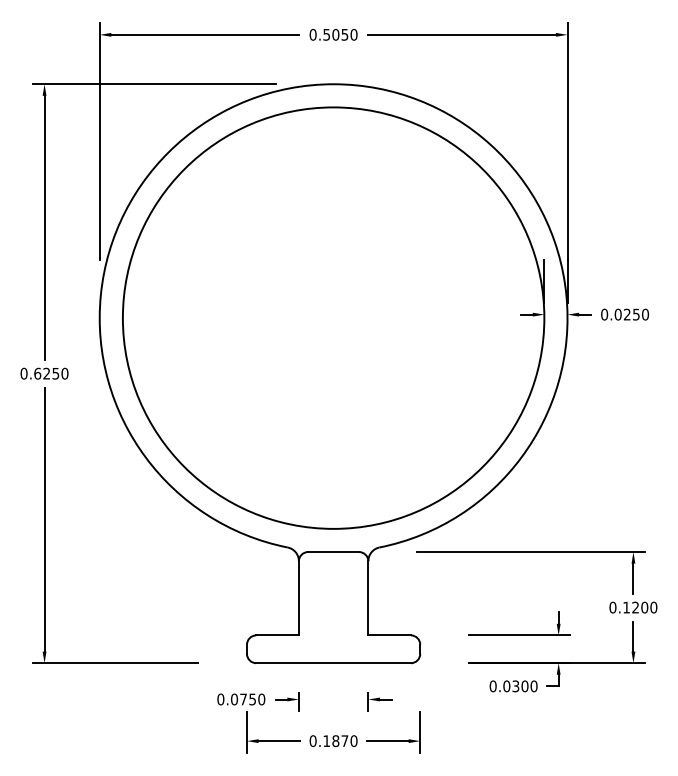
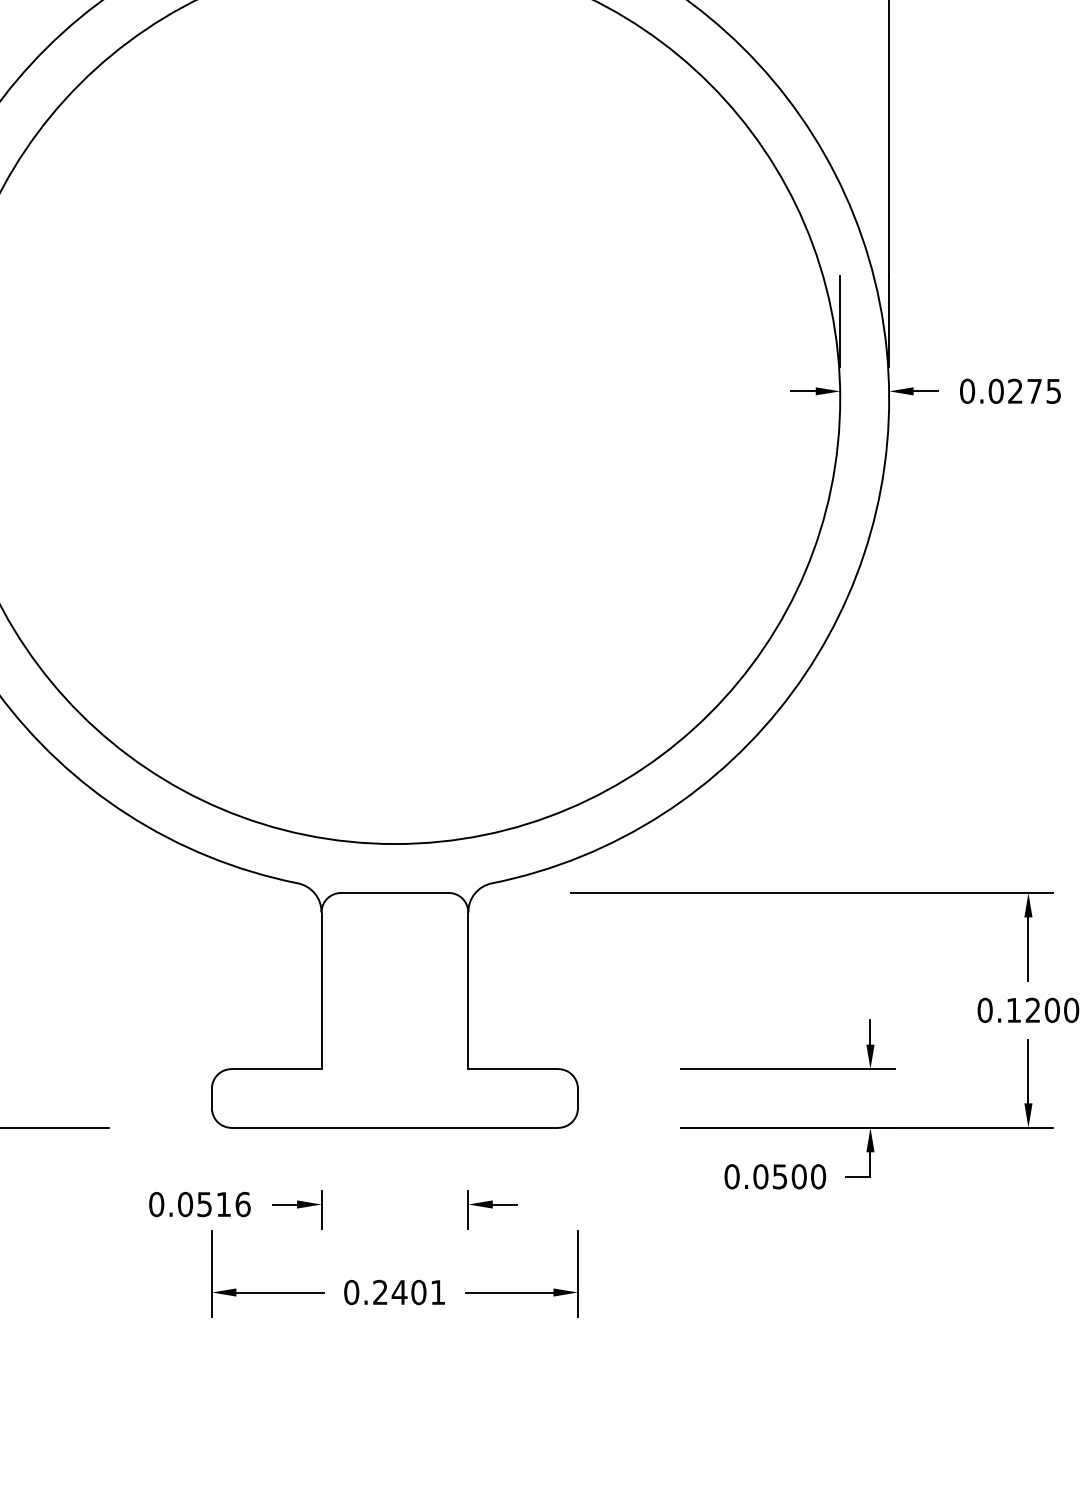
text: (641, 314) -> (1045, 391), 0.0250 -> 0.0275
text: (515, 685) -> (779, 1174), 0.0300 -> 0.0500
text: (252, 699) -> (223, 1204), 0.0750 -> 0.0516
text: (340, 741) -> (409, 1293), 0.1870 -> 0.2401

